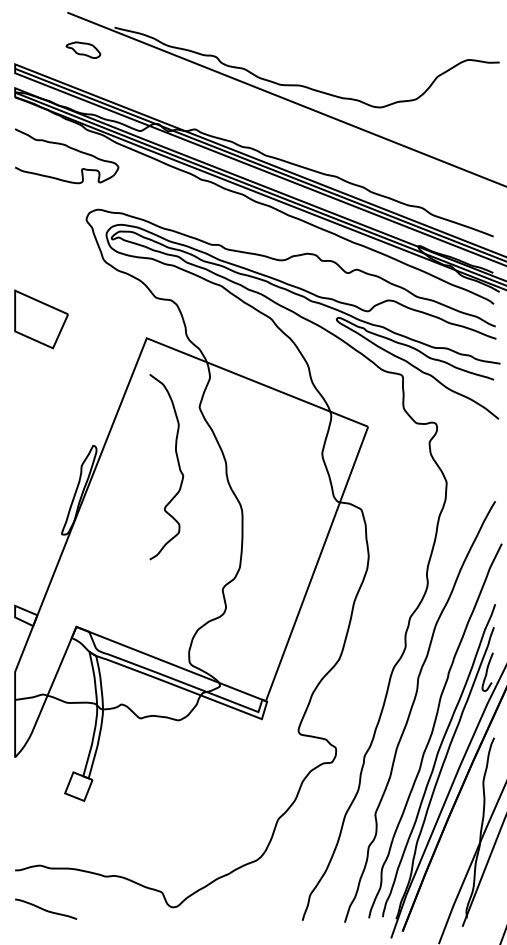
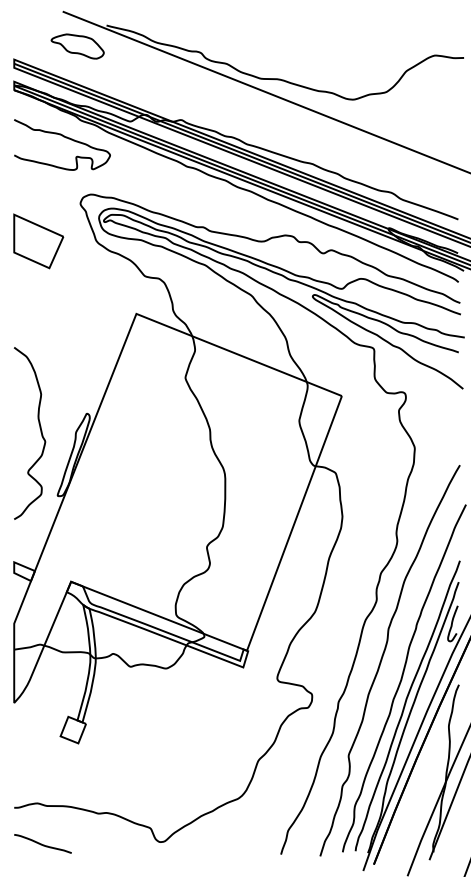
part: (83, 50) -> (77, 46), size x1.67
part: (41, 319) -> (38, 241), moved
curve: (178, 466) -> (40, 432), moved

